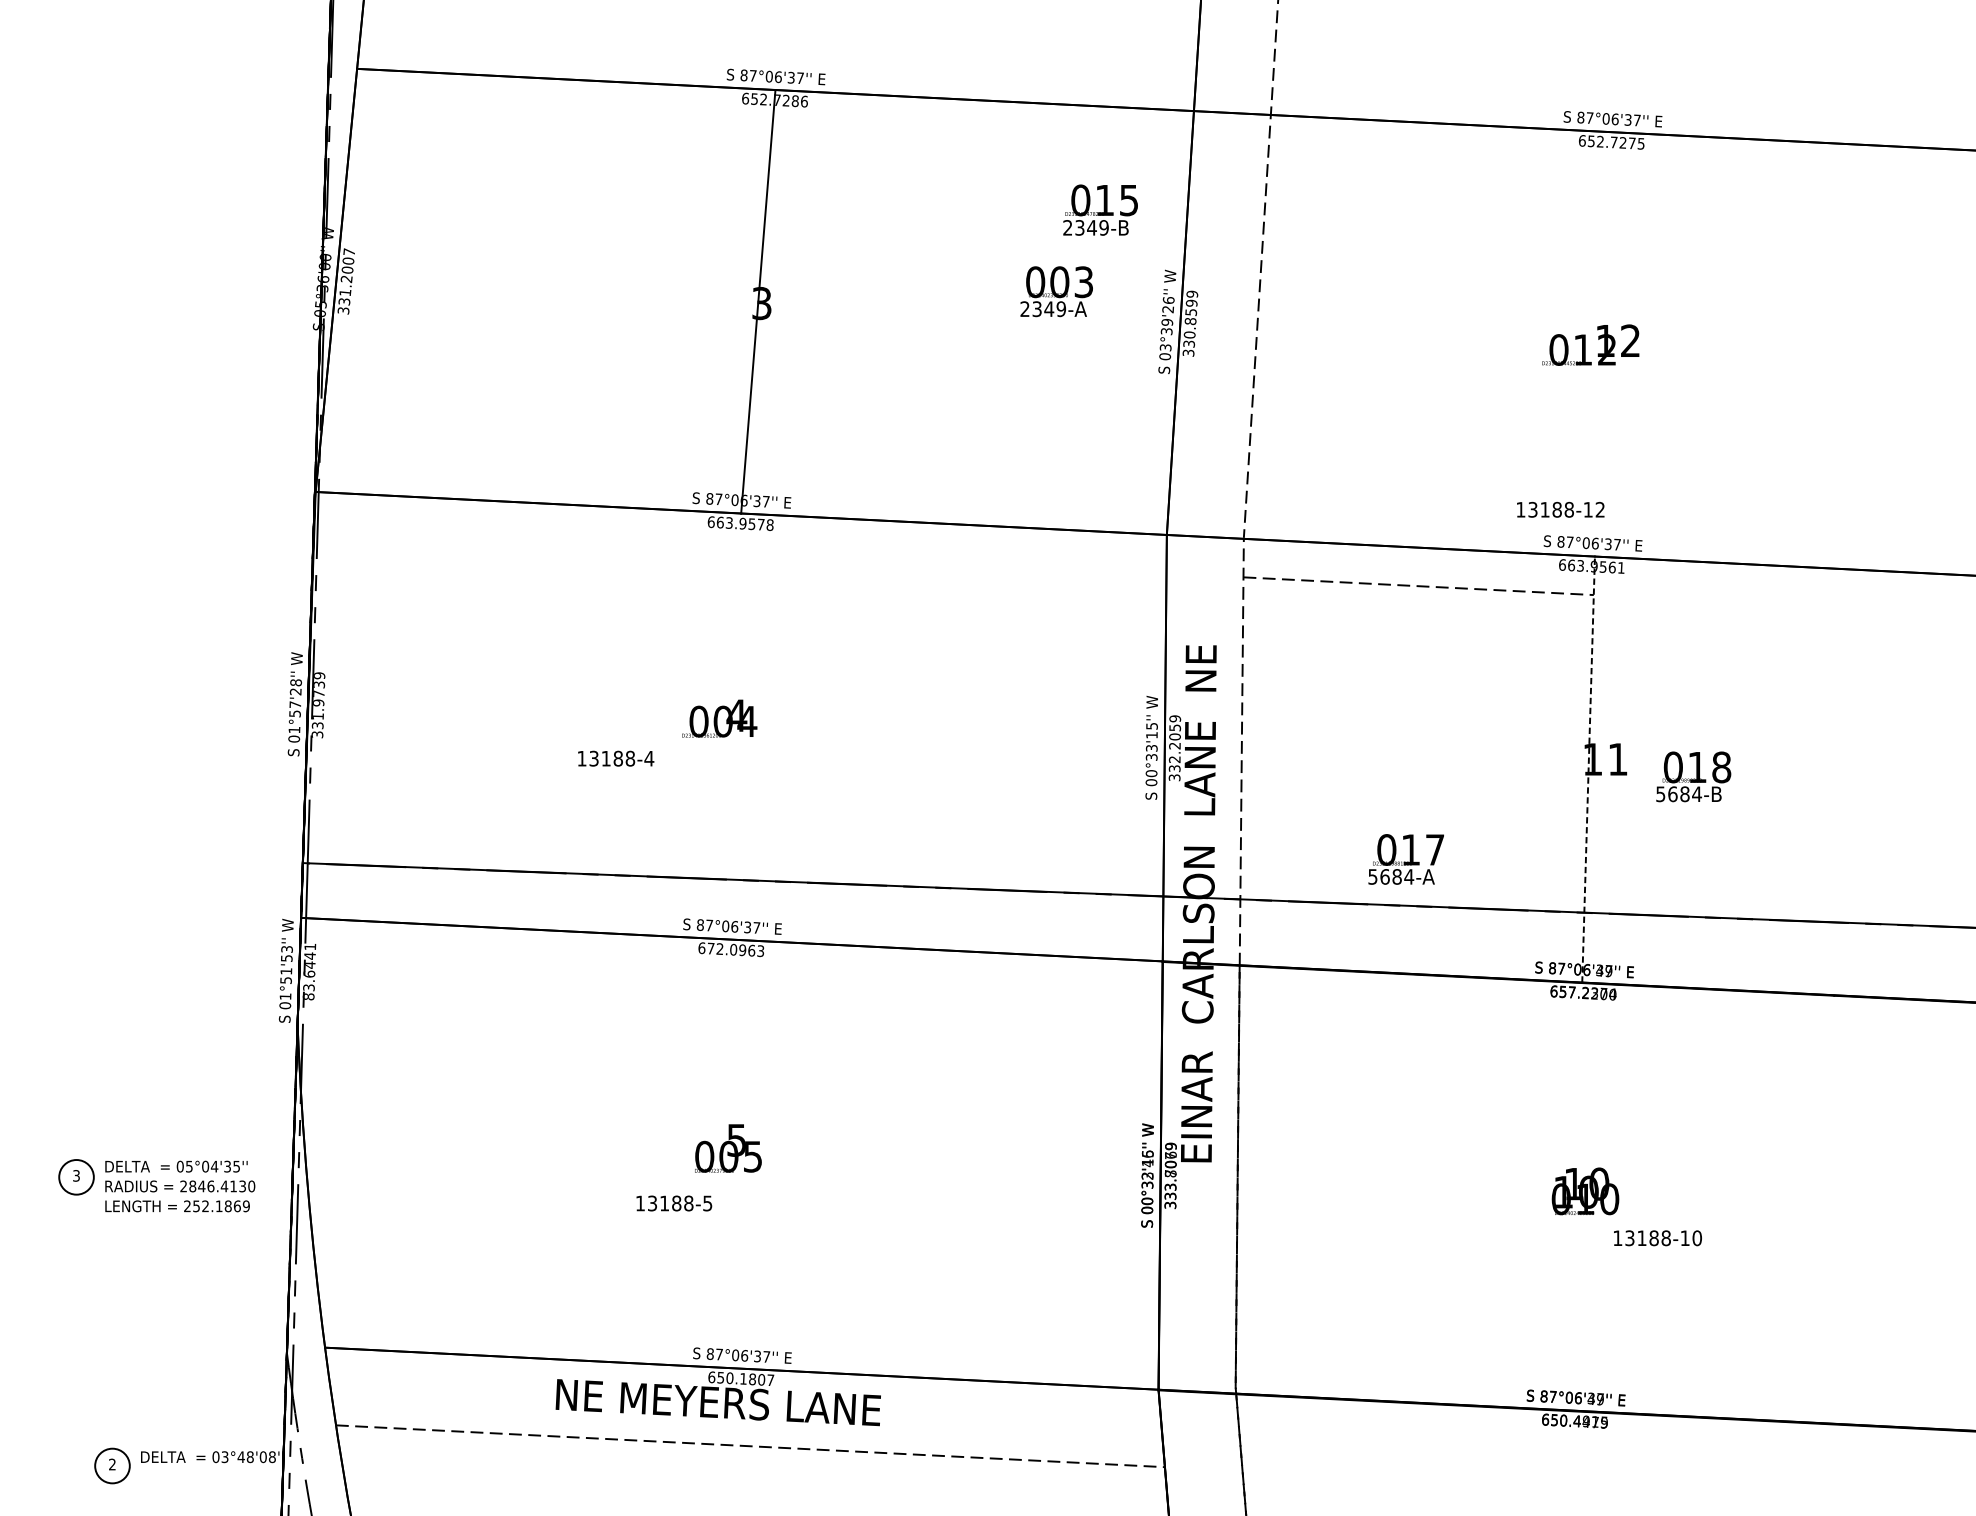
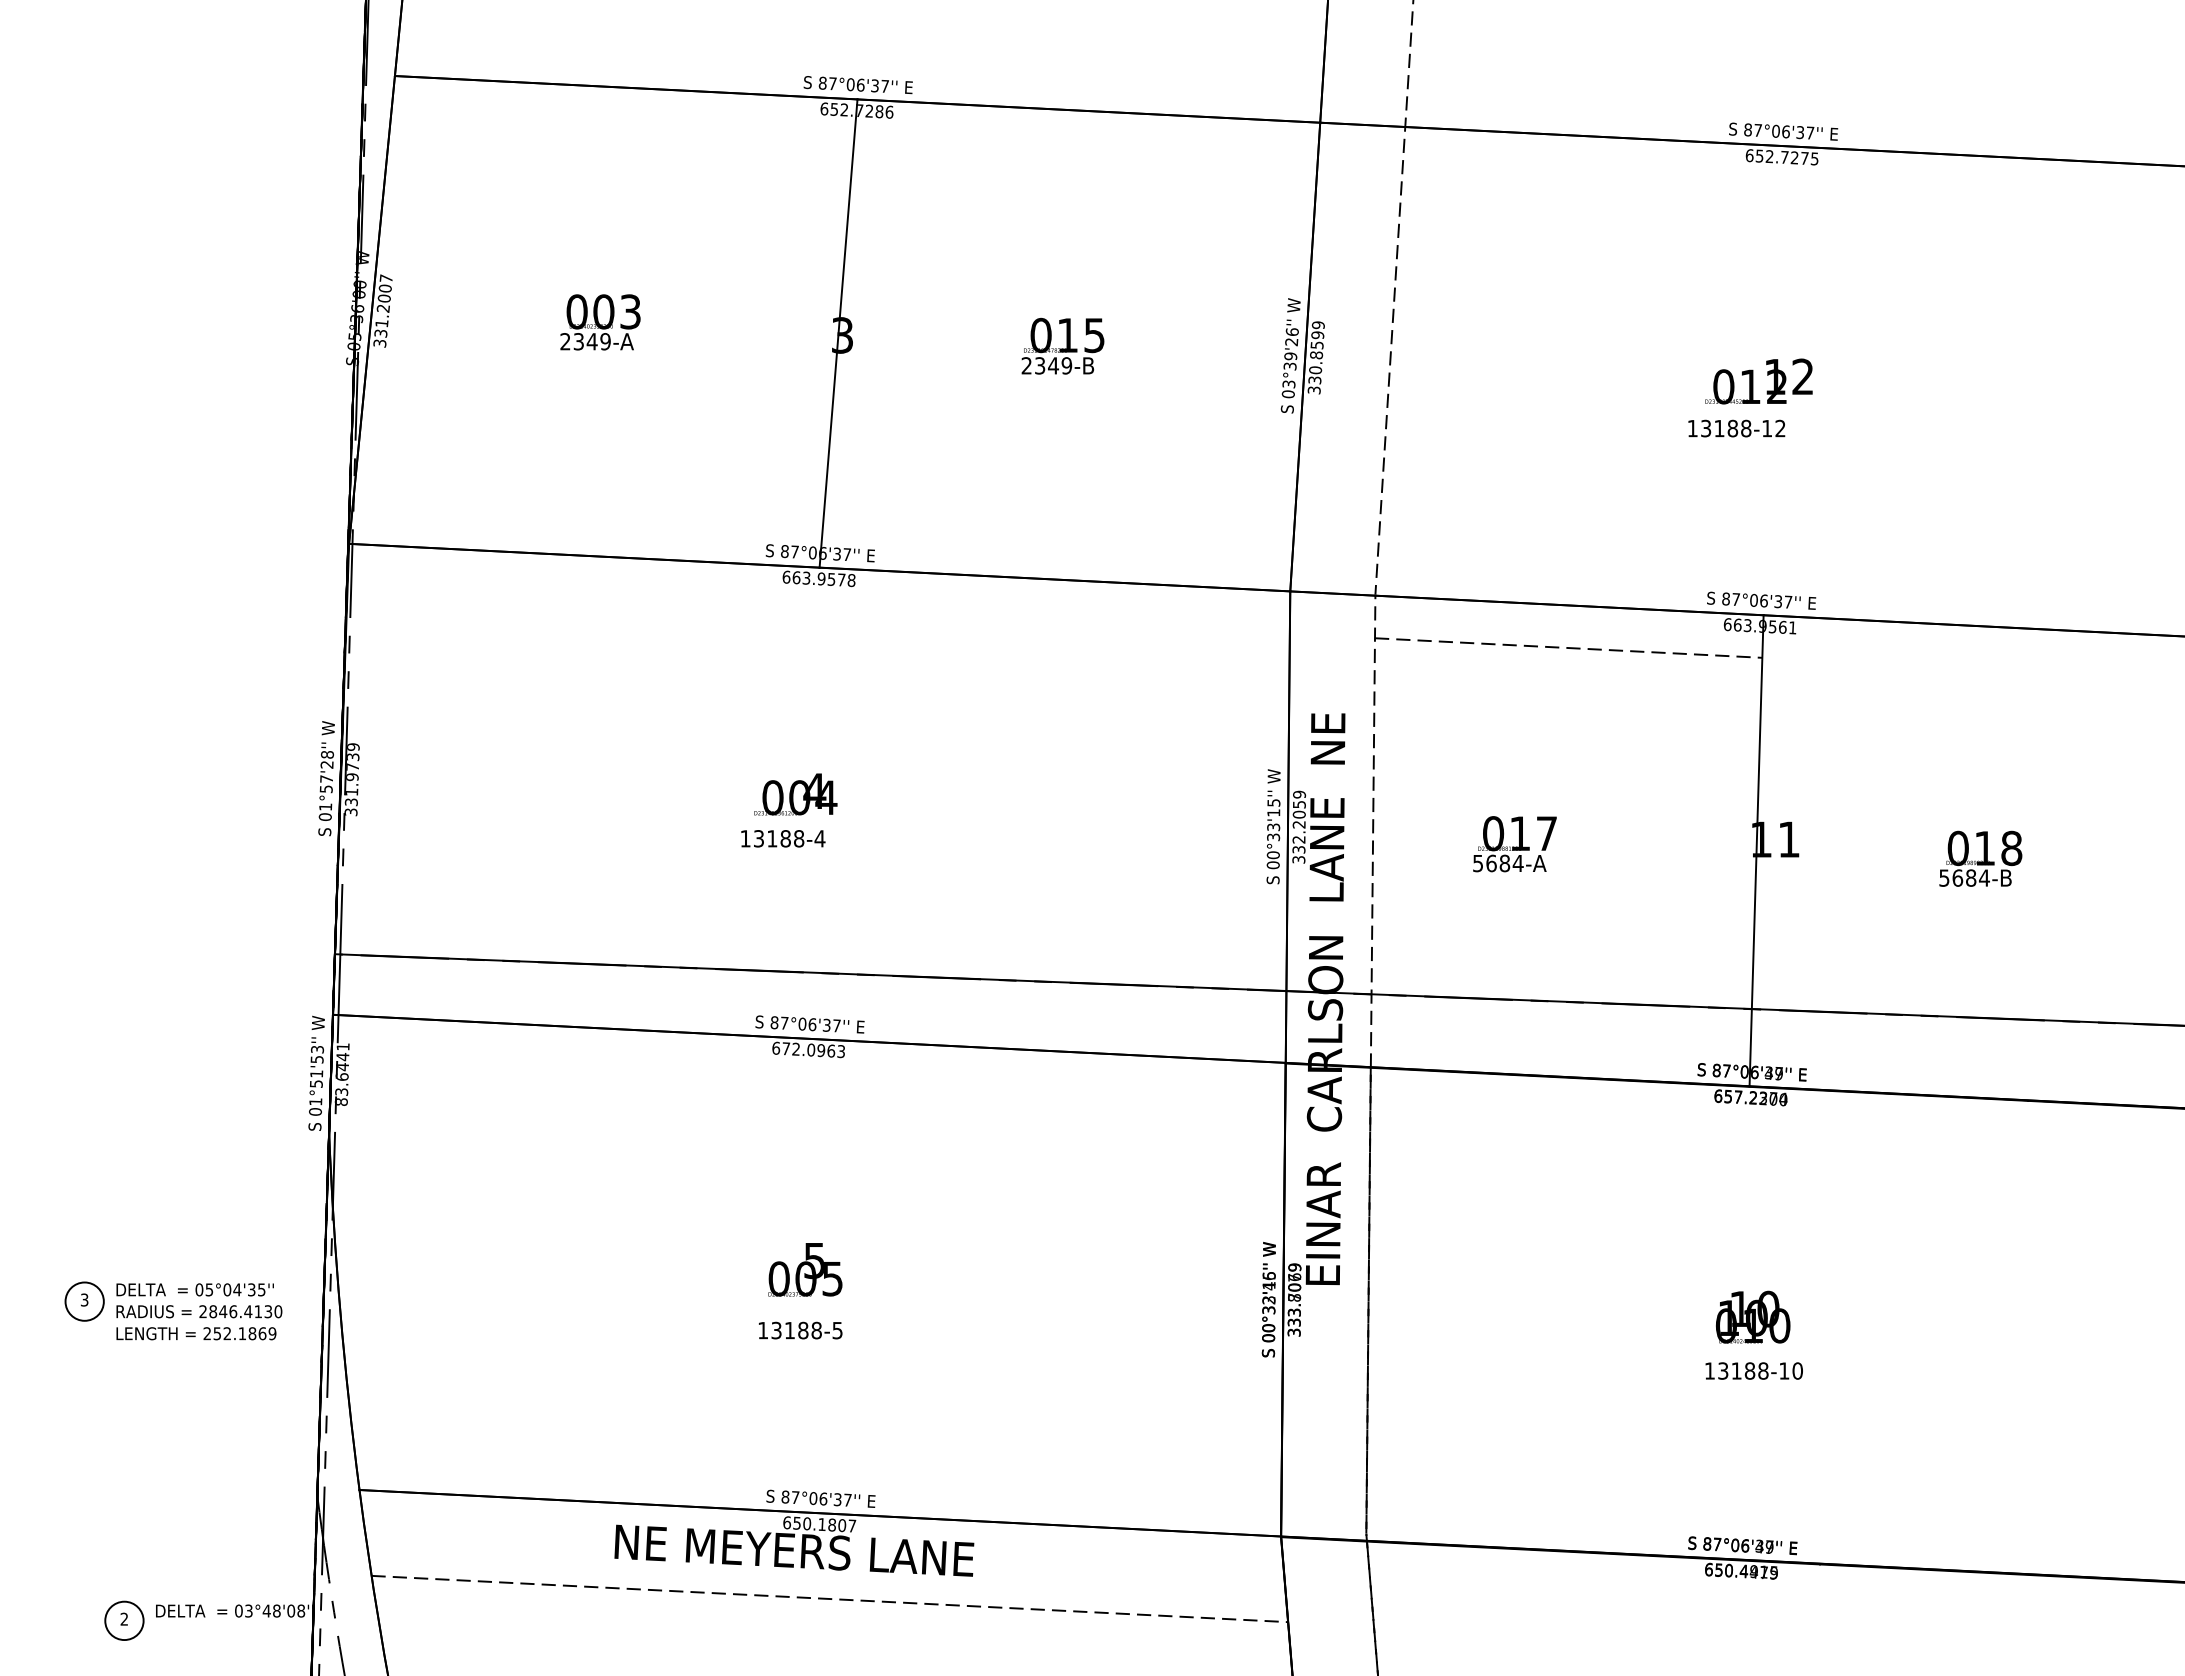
text: (1100, 209) -> (1062, 345), moved
text: (1056, 291) -> (600, 322), moved
text: (1560, 509) -> (1736, 428), moved
text: (616, 758) -> (783, 838), moved
line: (1588, 769) -> (1756, 850), dashed -> solid
text: (1693, 776) -> (1980, 858), moved
text: (1405, 859) -> (1514, 844), moved
text: (674, 1203) -> (800, 1330), moved
text: (1657, 1237) -> (1753, 1370), moved

